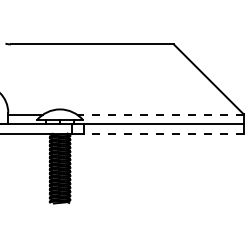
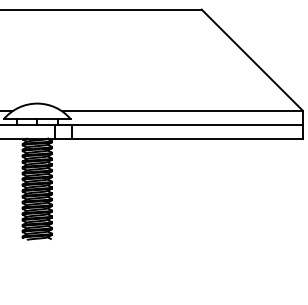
line: (160, 114) -> (182, 110), dashed -> solid
line: (163, 133) -> (186, 138), dashed -> solid

